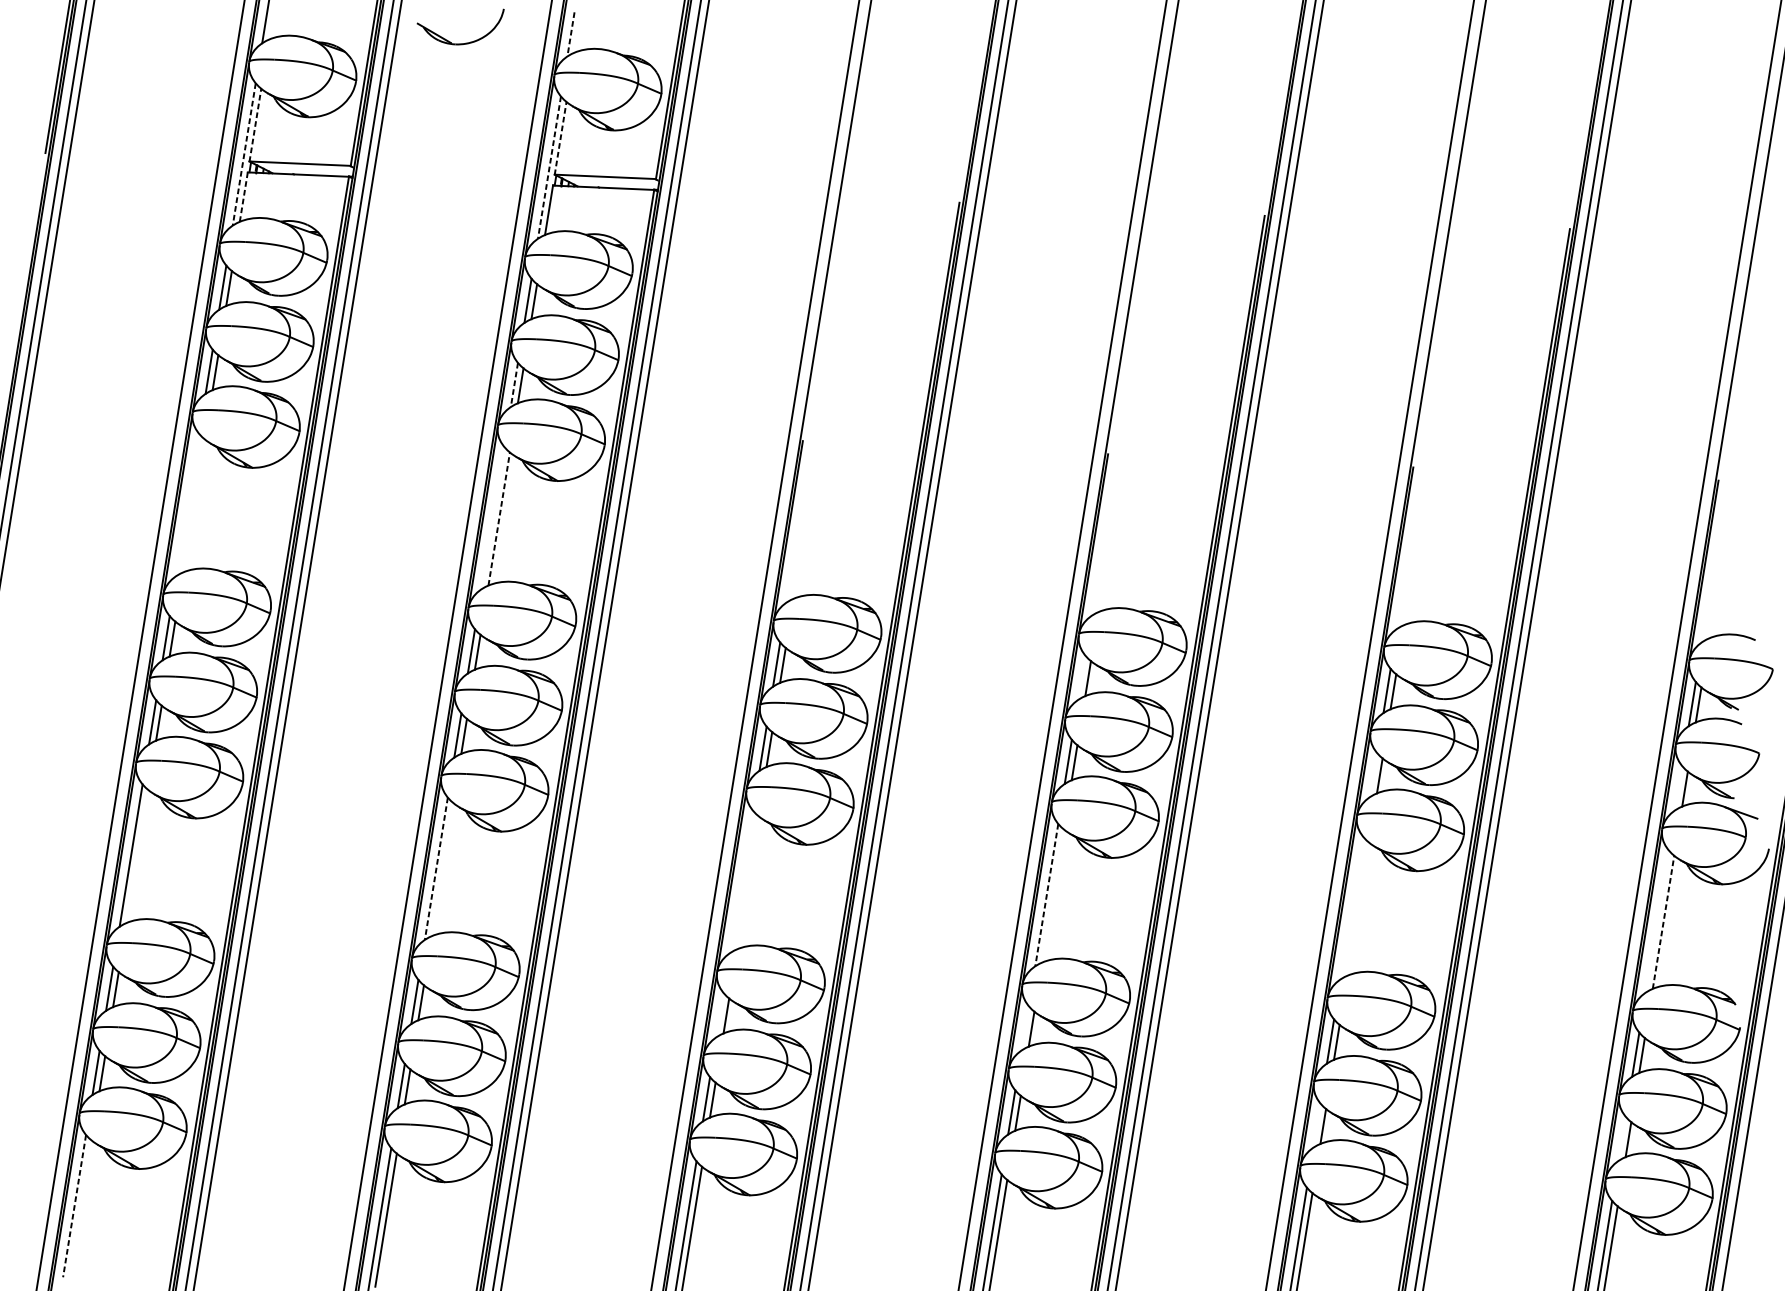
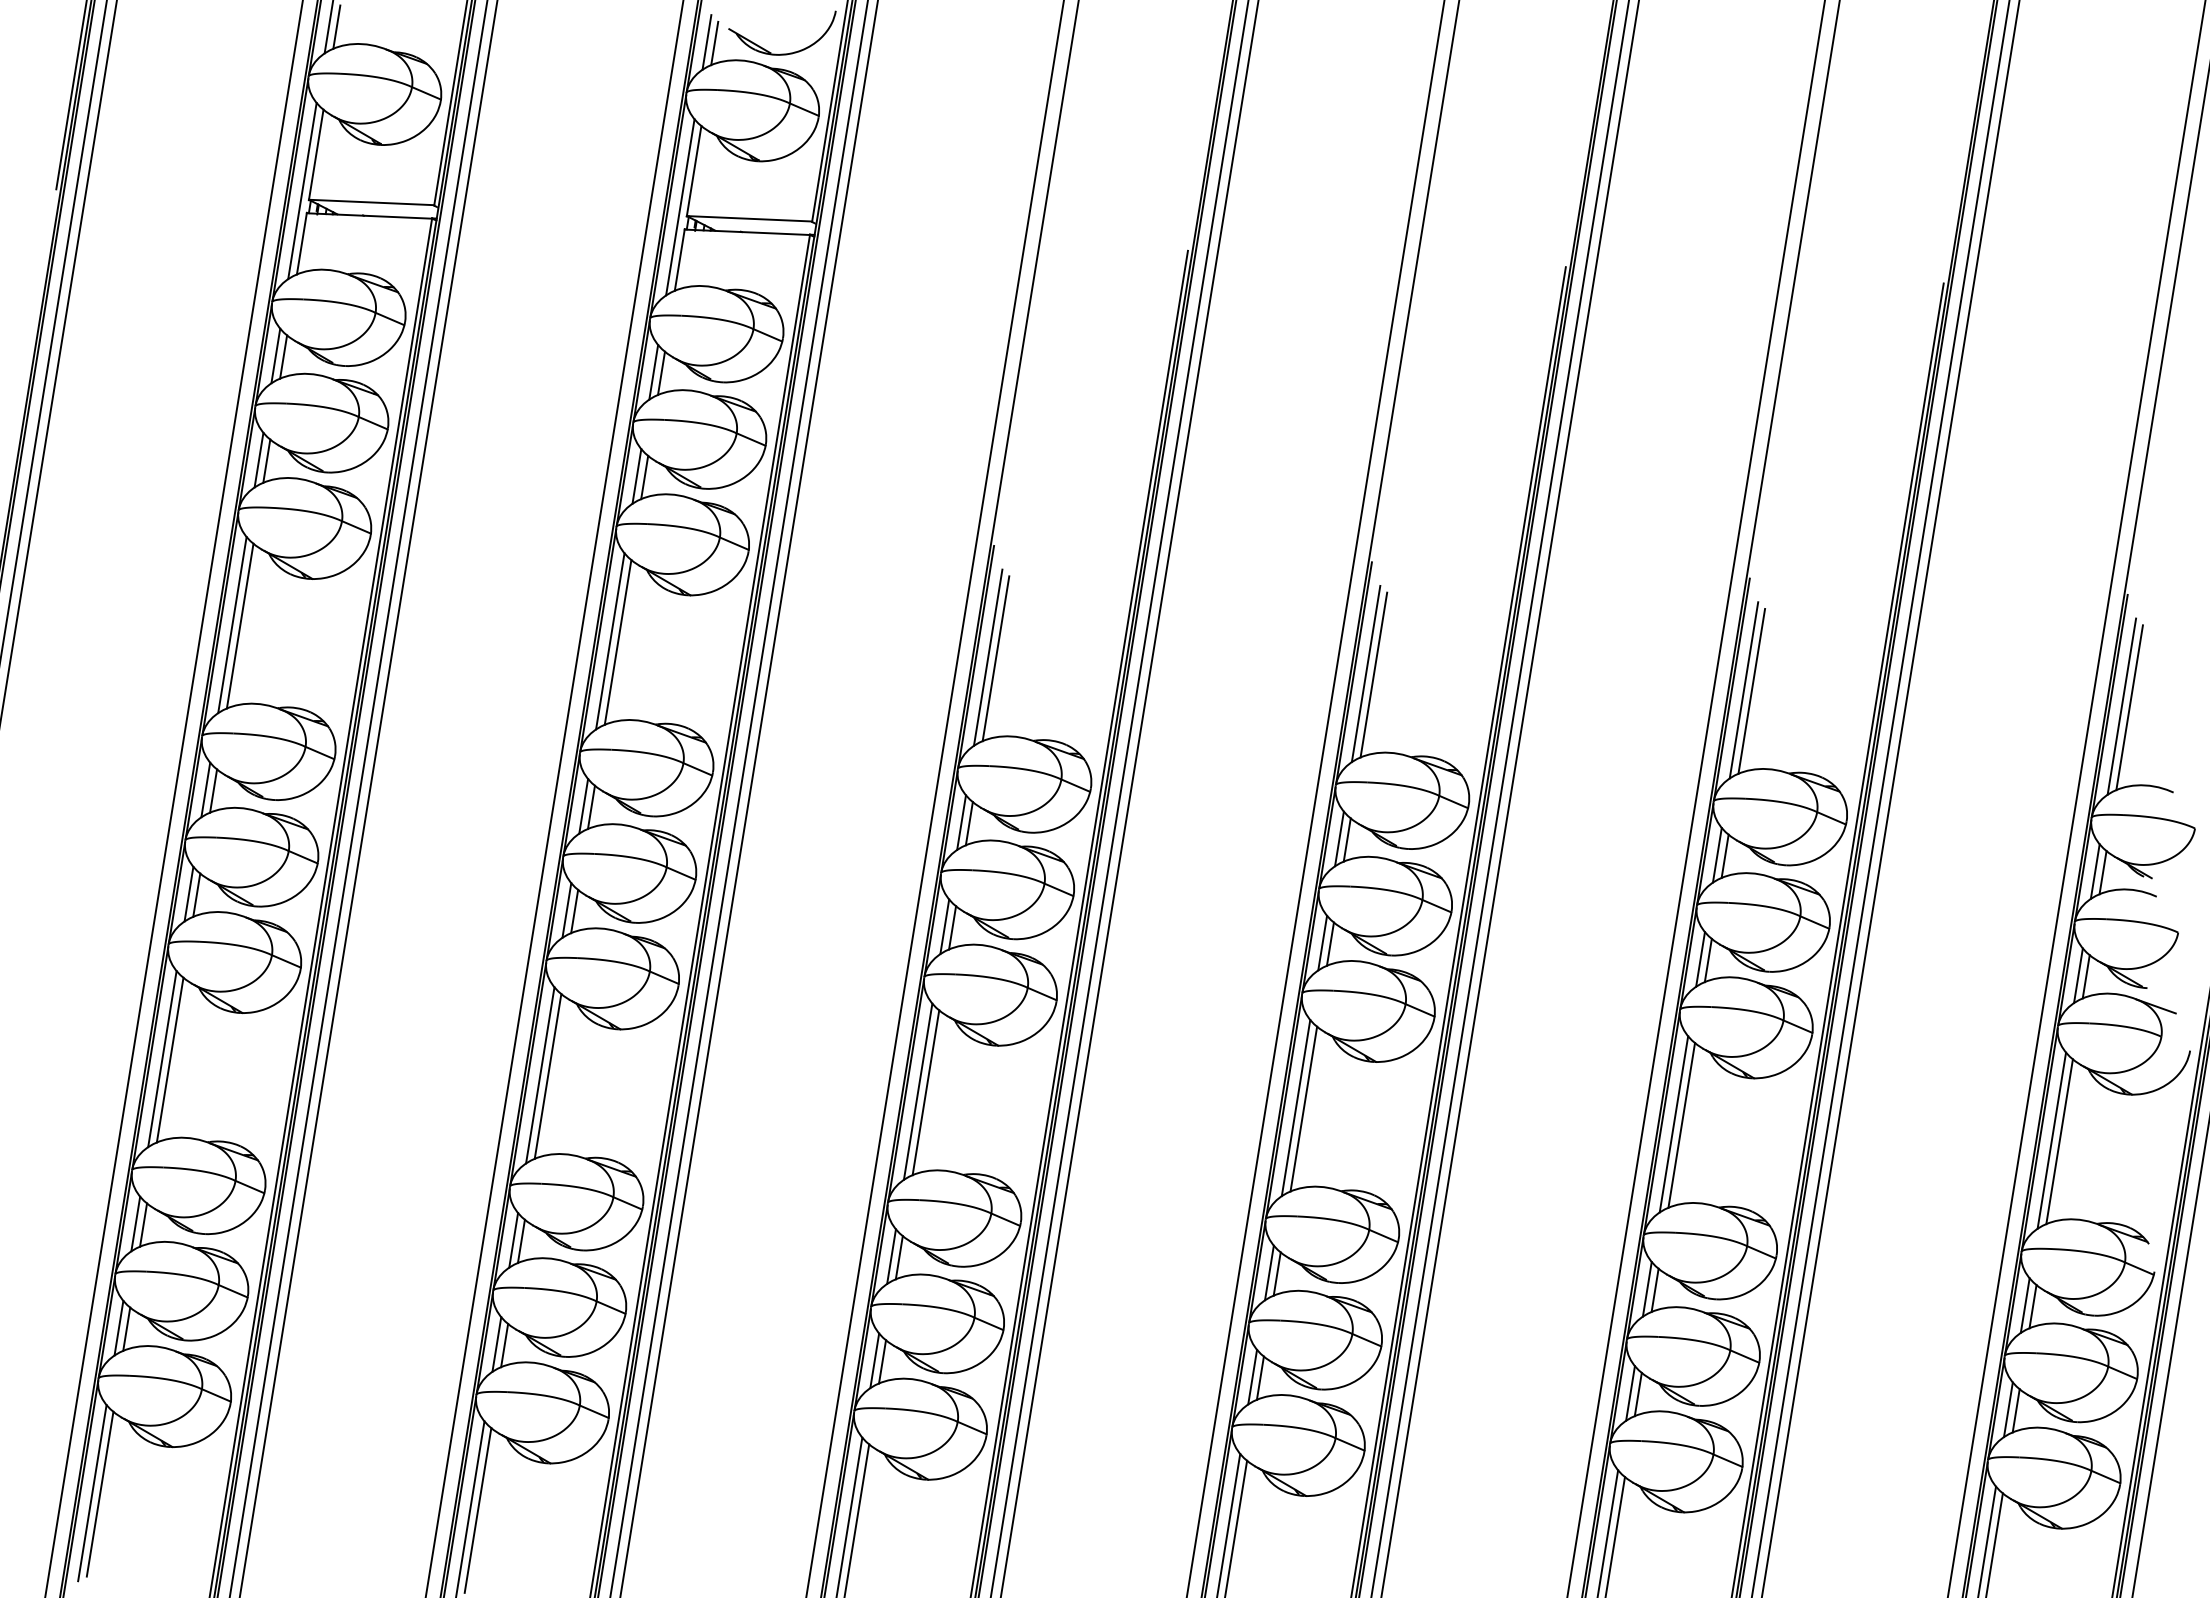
line: (271, 21) -> (336, 26), added
line: (570, 34) -> (706, 42), dashed -> solid
line: (577, 35) -> (714, 43), added
part: (460, 43) -> (782, 53), moved
line: (255, 124) -> (316, 154), dashed -> solid
line: (560, 138) -> (694, 171), dashed -> solid
line: (244, 154) -> (302, 191), dashed -> solid
line: (549, 167) -> (680, 207), dashed -> solid
line: (244, 196) -> (302, 243), dashed -> solid
line: (514, 385) -> (636, 476), dashed -> solid
line: (187, 504) -> (232, 624), added
line: (193, 505) -> (239, 625), added
line: (493, 518) -> (610, 641), added
line: (499, 518) -> (618, 641), dashed -> solid
line: (797, 531) -> (987, 657), added
line: (804, 532) -> (995, 658), added
line: (1102, 544) -> (1365, 673), added
line: (1109, 544) -> (1373, 674), added
line: (1408, 557) -> (1743, 690), added
line: (1414, 557) -> (1751, 690), added
line: (1713, 570) -> (2121, 706), added
line: (1719, 571) -> (2129, 707), added
line: (1081, 677) -> (1339, 838), added
line: (1373, 775) -> (1700, 959), added
line: (1678, 788) -> (2078, 975), added
line: (136, 855) -> (169, 1059), added
line: (436, 868) -> (540, 1075), dashed -> solid
line: (442, 869) -> (547, 1076), added
line: (741, 881) -> (917, 1091), added
line: (747, 882) -> (925, 1092), added
line: (1046, 895) -> (1295, 1108), dashed -> solid
line: (1052, 895) -> (1303, 1108), added
line: (1351, 908) -> (1673, 1124), added
line: (1358, 909) -> (1681, 1125), added
line: (1656, 921) -> (2051, 1140), added
line: (1663, 922) -> (2059, 1141), dashed -> solid
line: (720, 1015) -> (891, 1256), added
line: (1025, 1027) -> (1269, 1272), added
line: (1316, 1125) -> (1630, 1393), added
line: (1622, 1138) -> (2008, 1409), added
line: (74, 1206) -> (92, 1493), dashed -> solid
line: (80, 1206) -> (99, 1493), added

